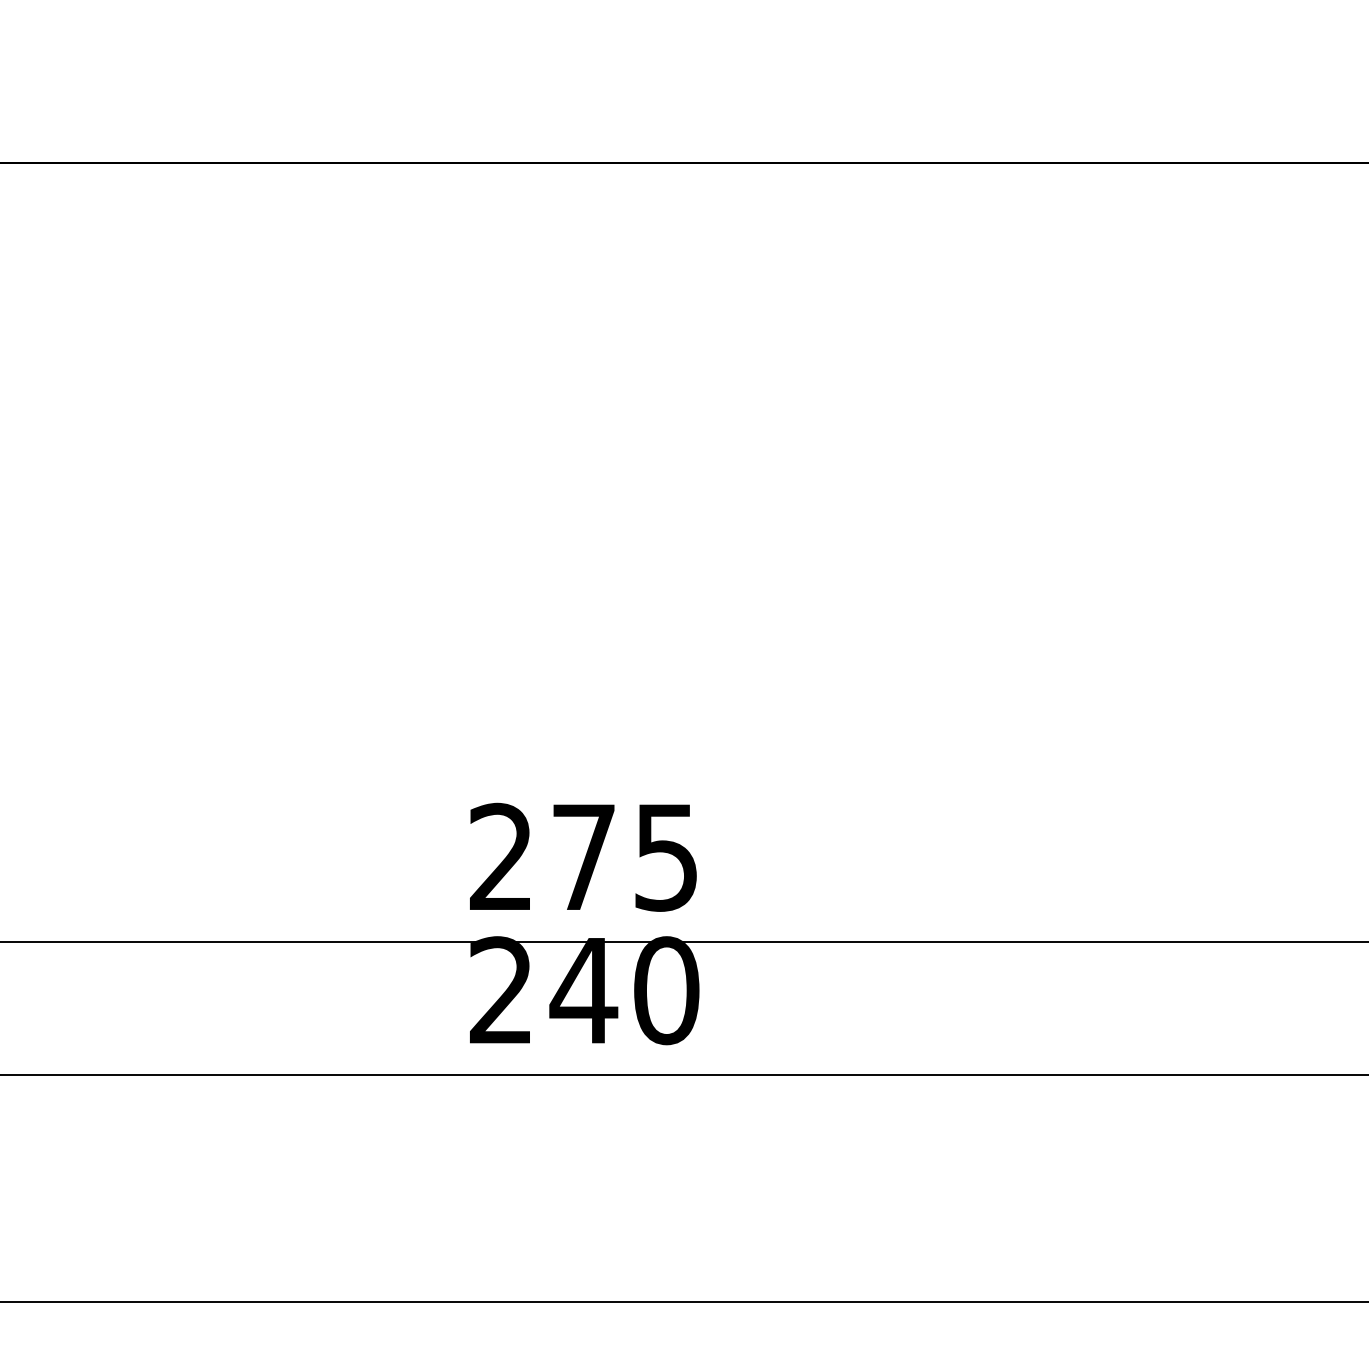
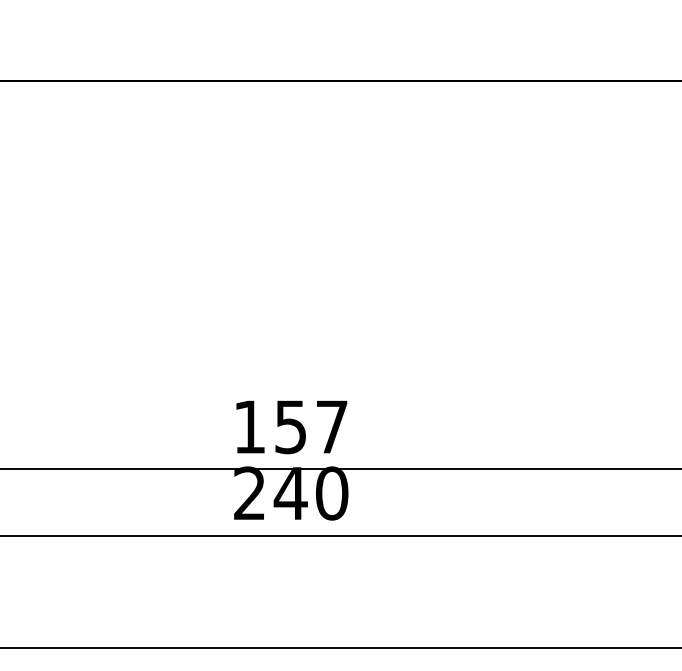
text: (583, 858) -> (290, 427), 275 -> 157

